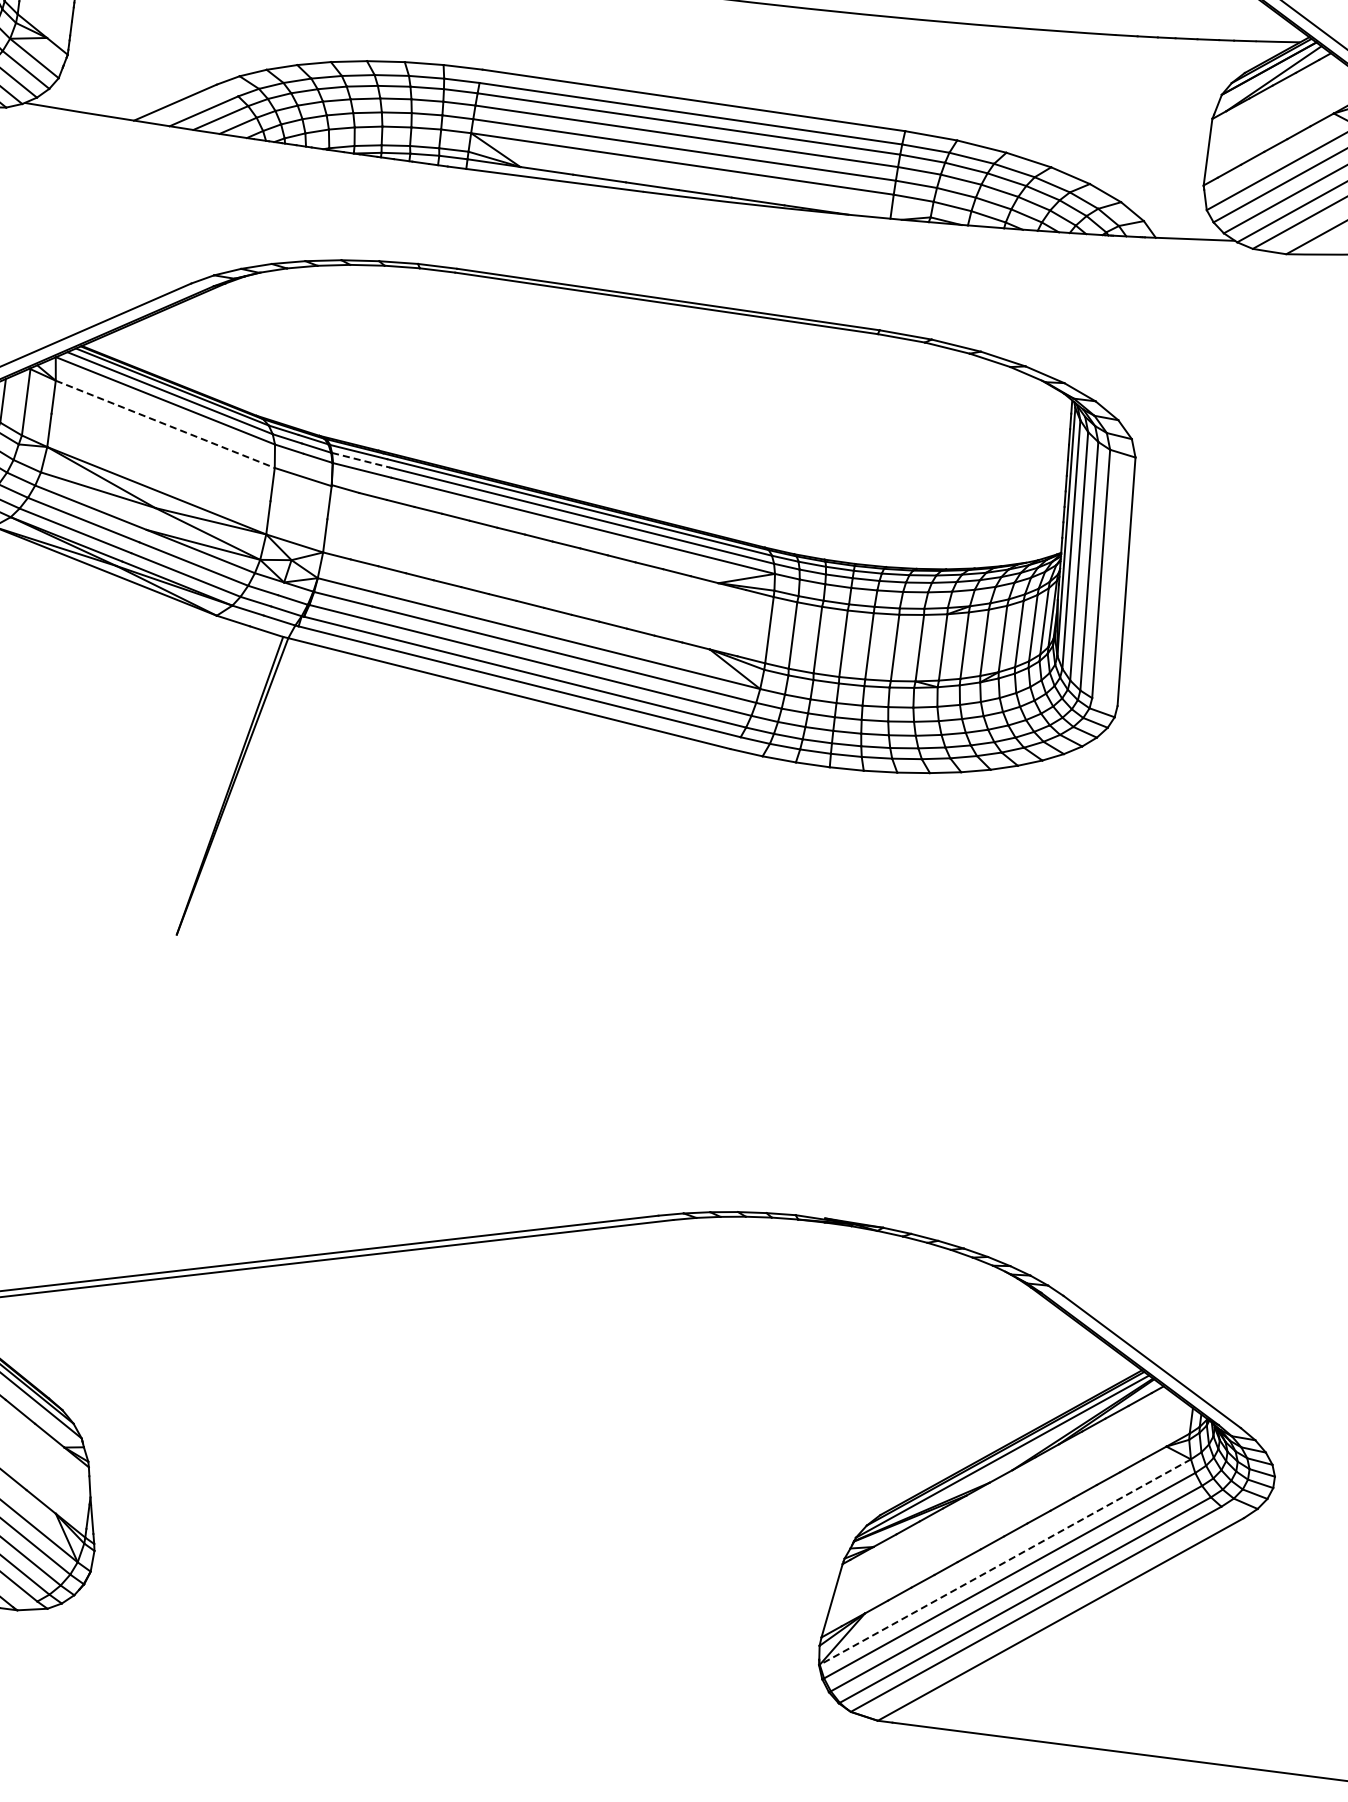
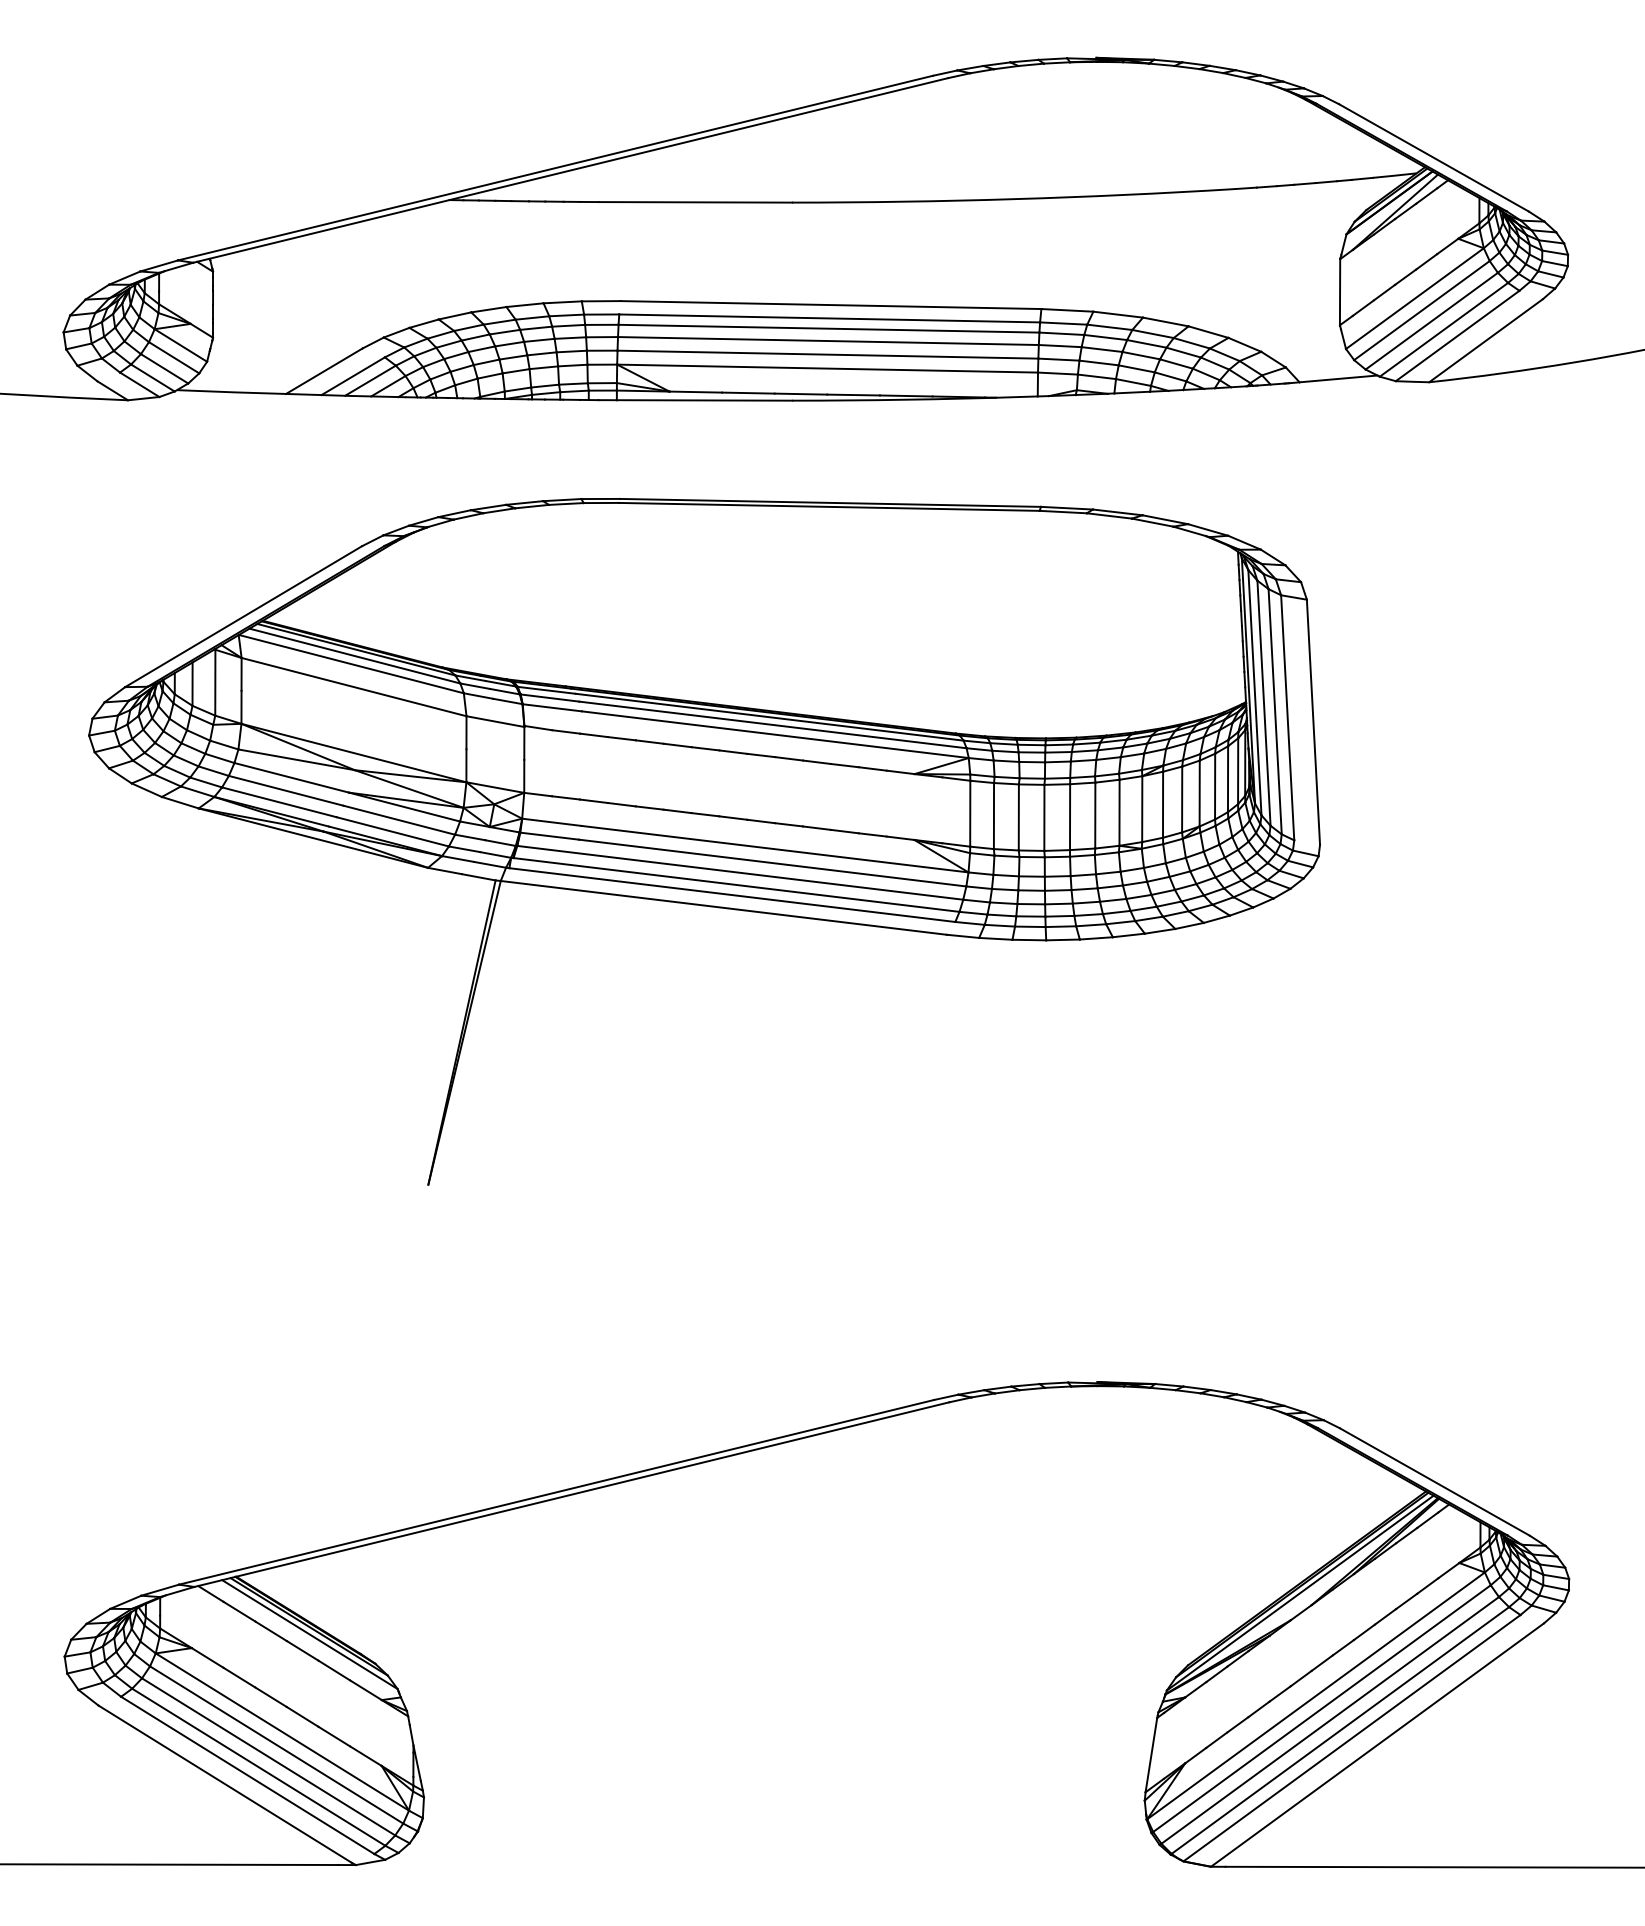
line: (165, 424) -> (354, 687), dashed -> solid
line: (360, 460) -> (549, 698), dashed -> solid
line: (1004, 1562) -> (1315, 1696), dashed -> solid

